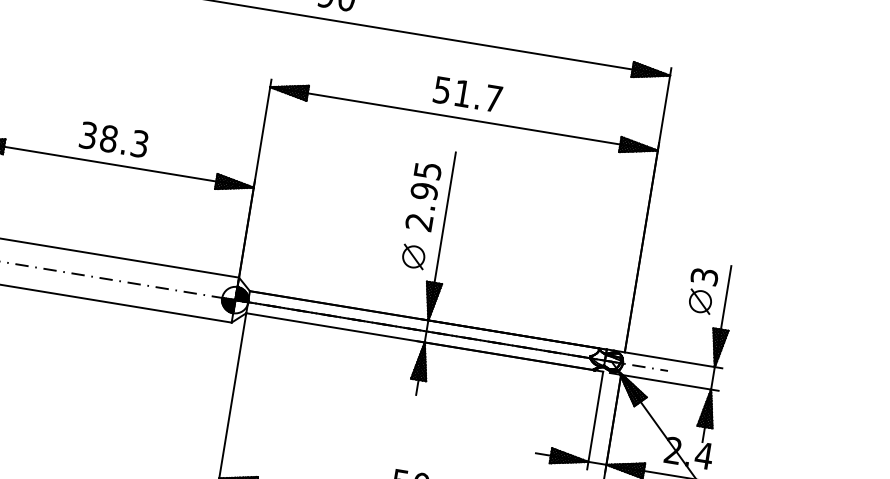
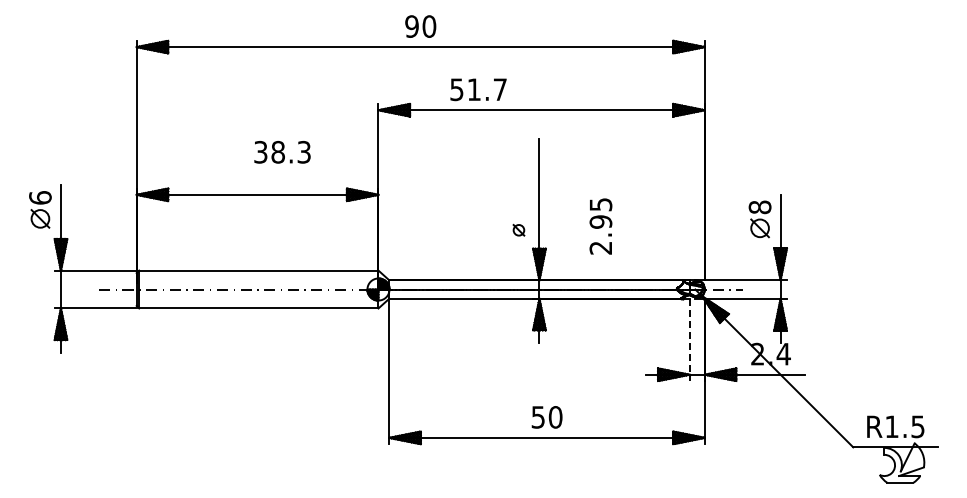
text: (467, 94) -> (478, 89), moved
text: (114, 139) -> (282, 152), moved
text: (423, 196) -> (600, 226), moved
part: (413, 257) -> (518, 230), size x0.6
text: (703, 276) -> (759, 207), 3 -> 8
line: (594, 421) -> (689, 340), solid -> dashed

